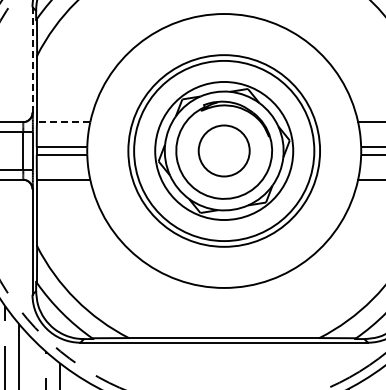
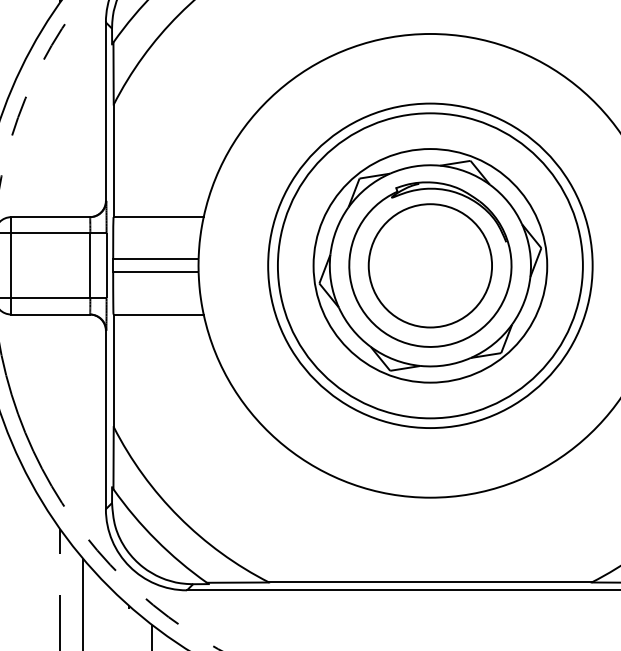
line: (32, 59) -> (105, 110), dashed -> solid
line: (63, 122) -> (158, 217), dashed -> solid
circle: (223, 150) -> (429, 265), size x1.43

